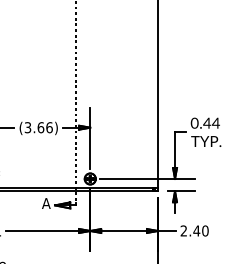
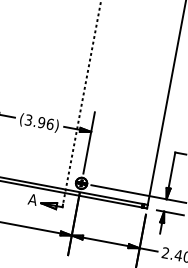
text: (40, 127) -> (41, 122), (3.66) -> (3.96)

